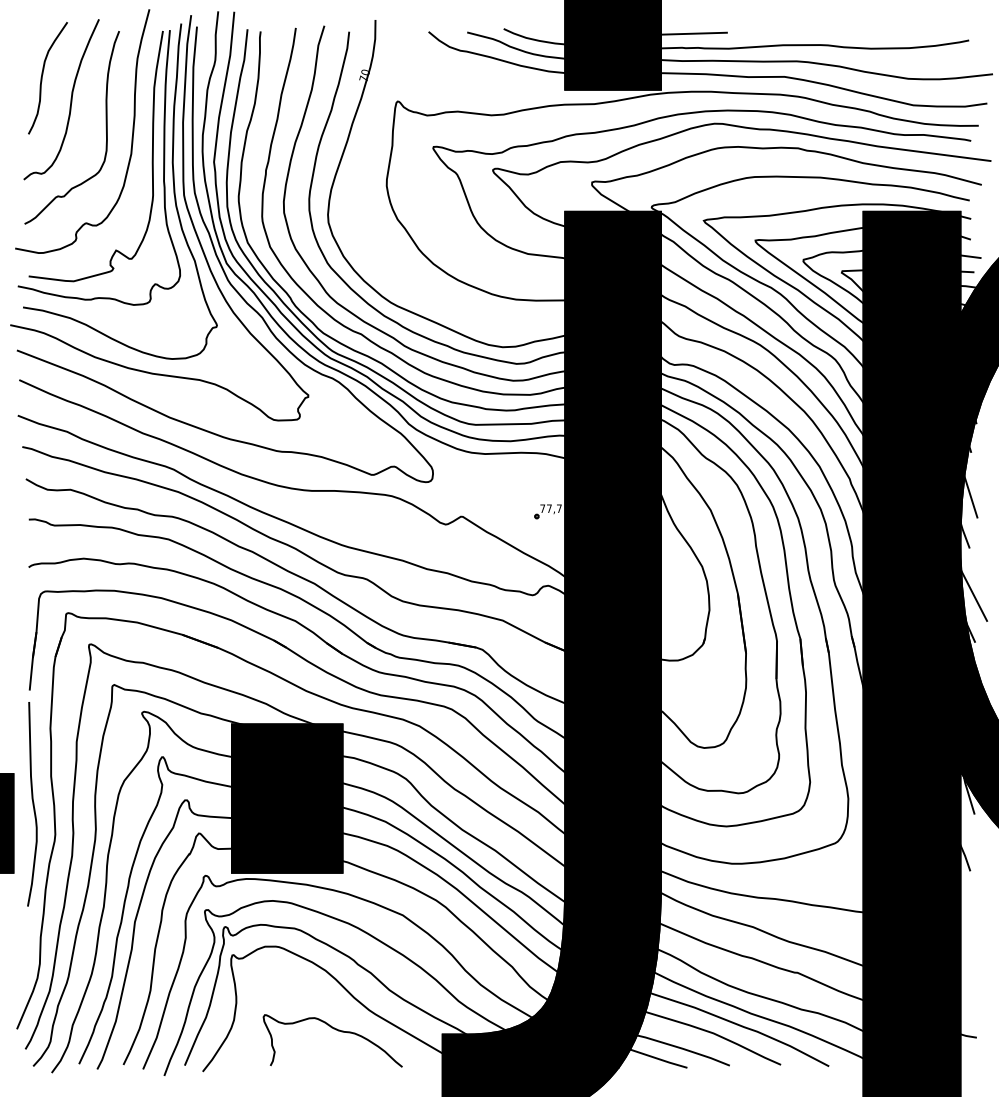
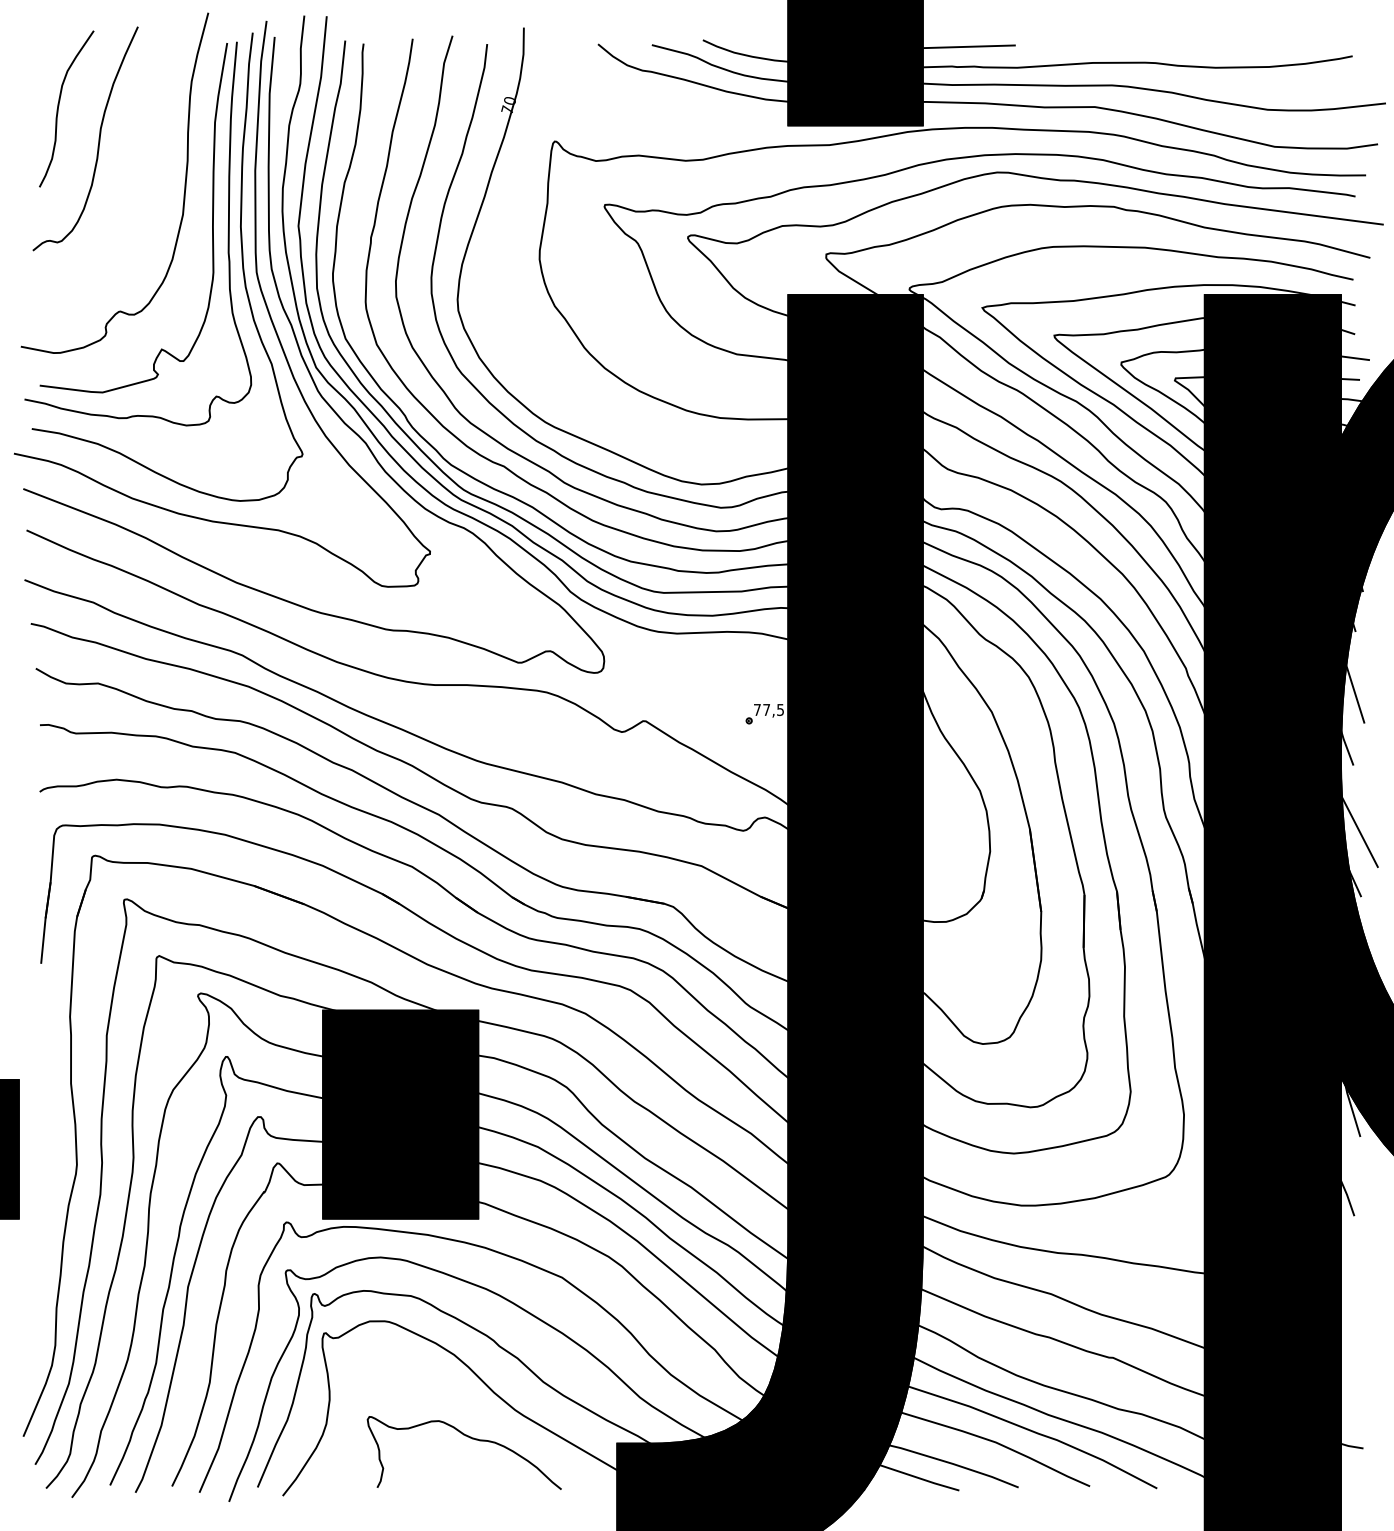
curve: (105, 128) -> (147, 178), removed
text: (559, 508) -> (780, 709), 77,7 -> 77,5
curve: (32, 804) -> (45, 1122), removed

